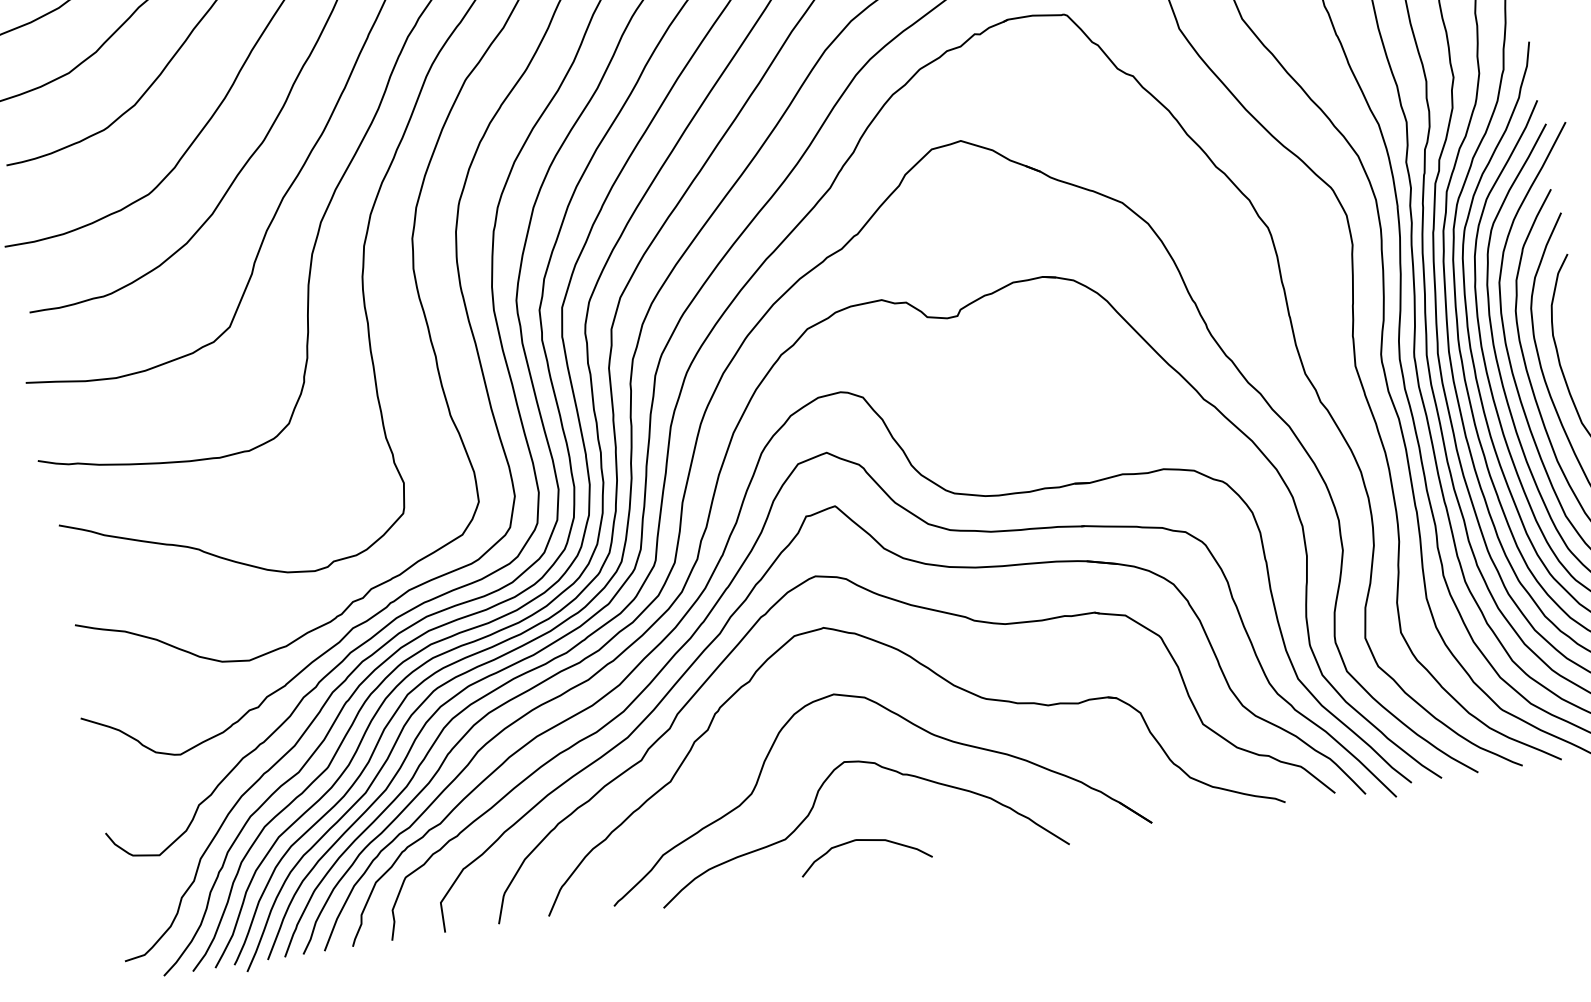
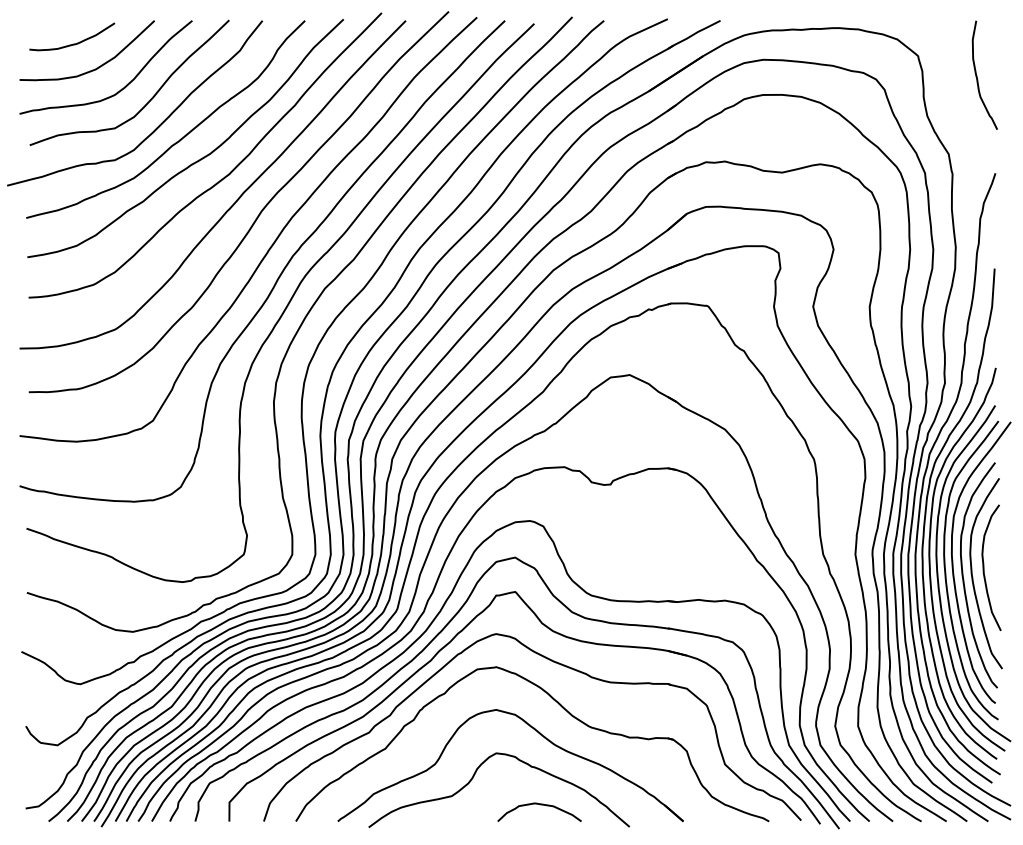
curve: (864, 841) -> (540, 805), moved

